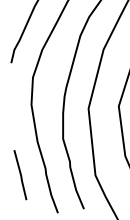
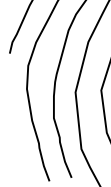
line: (20, 174) -> (17, 148), removed

